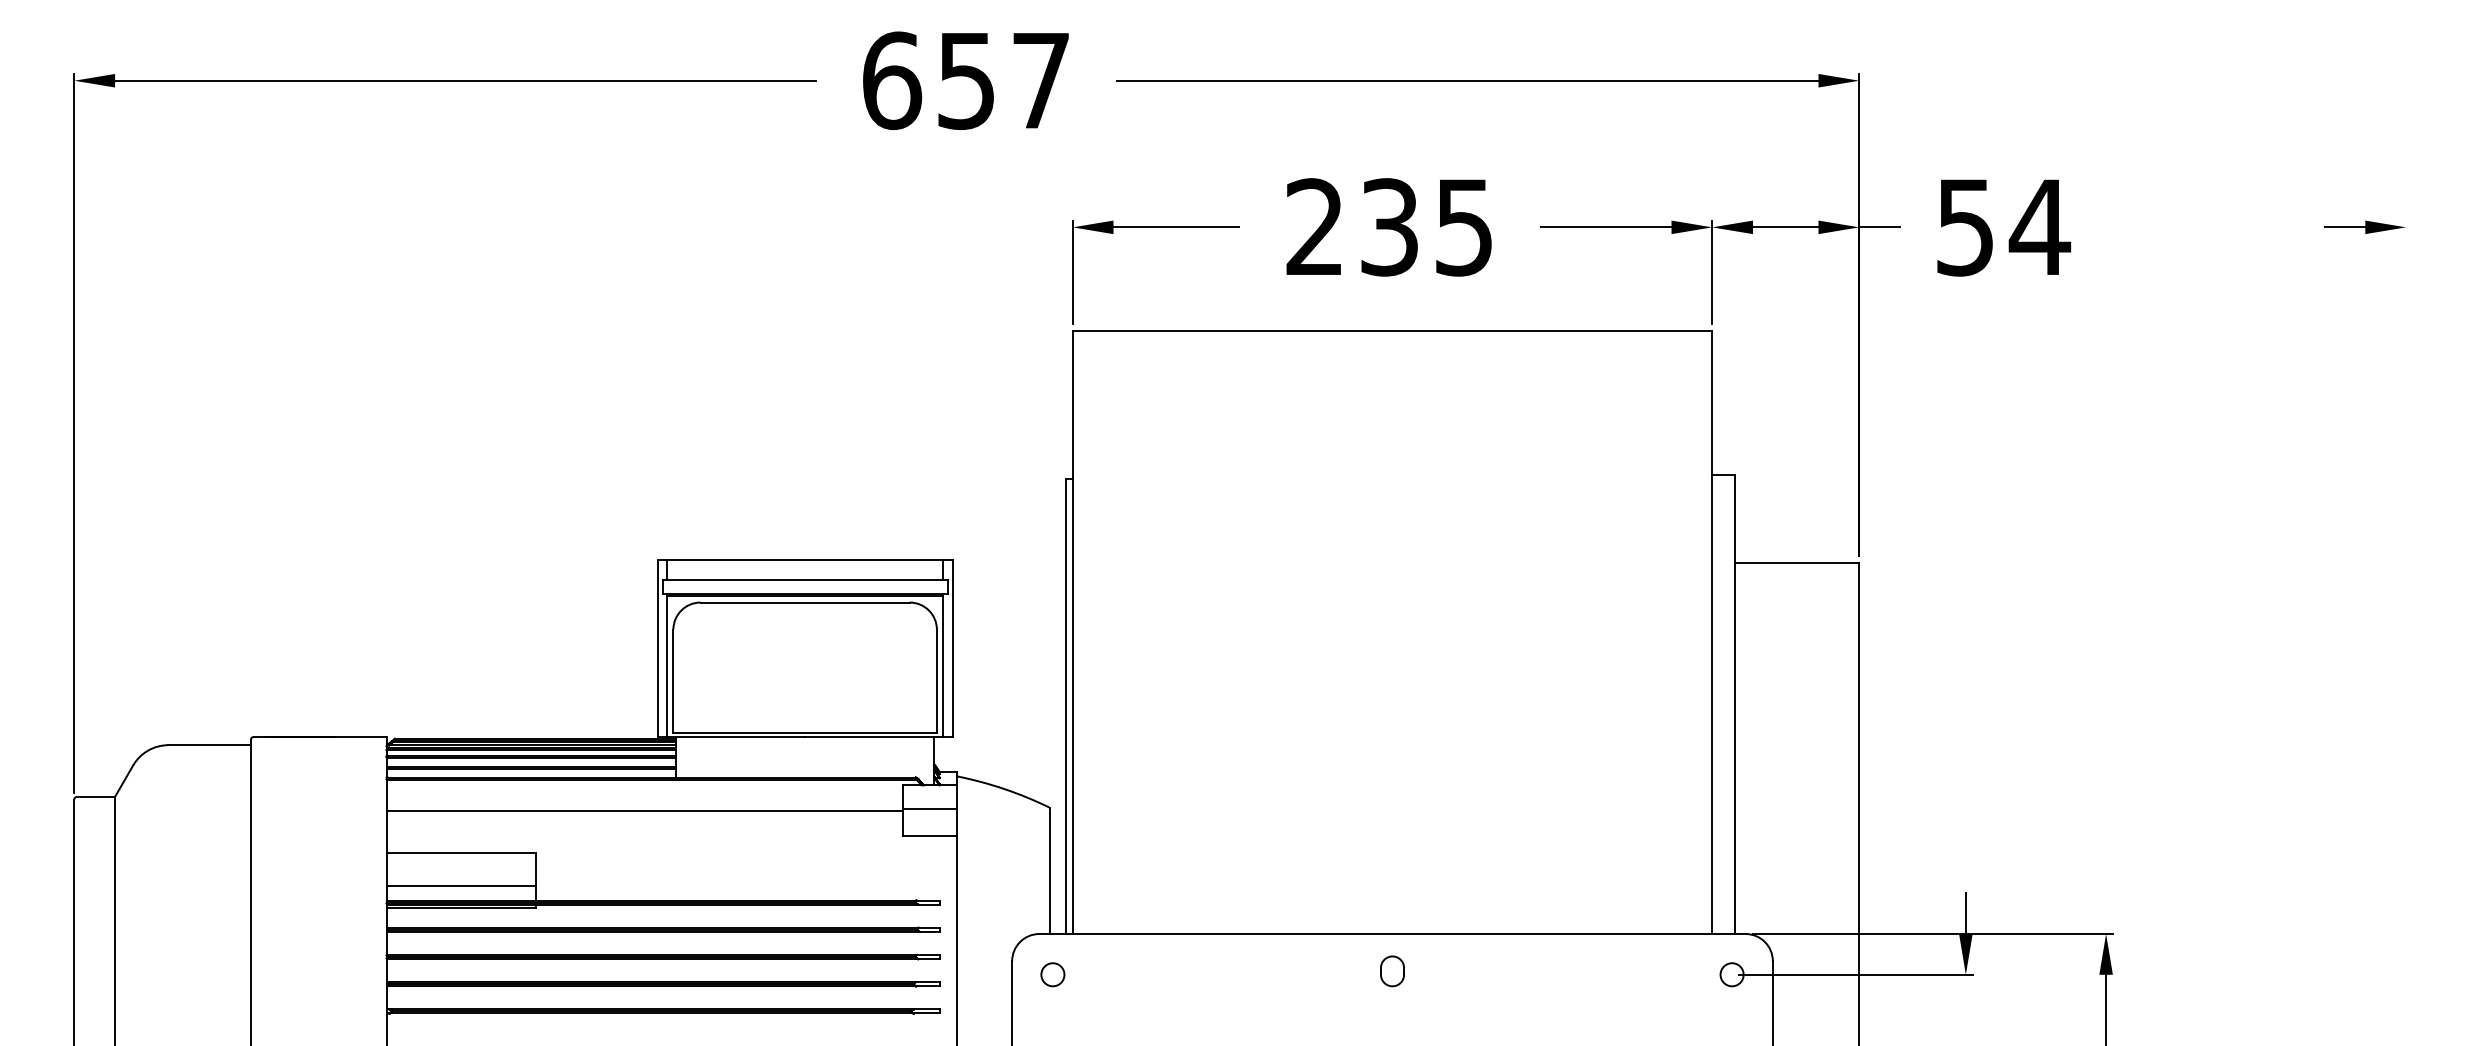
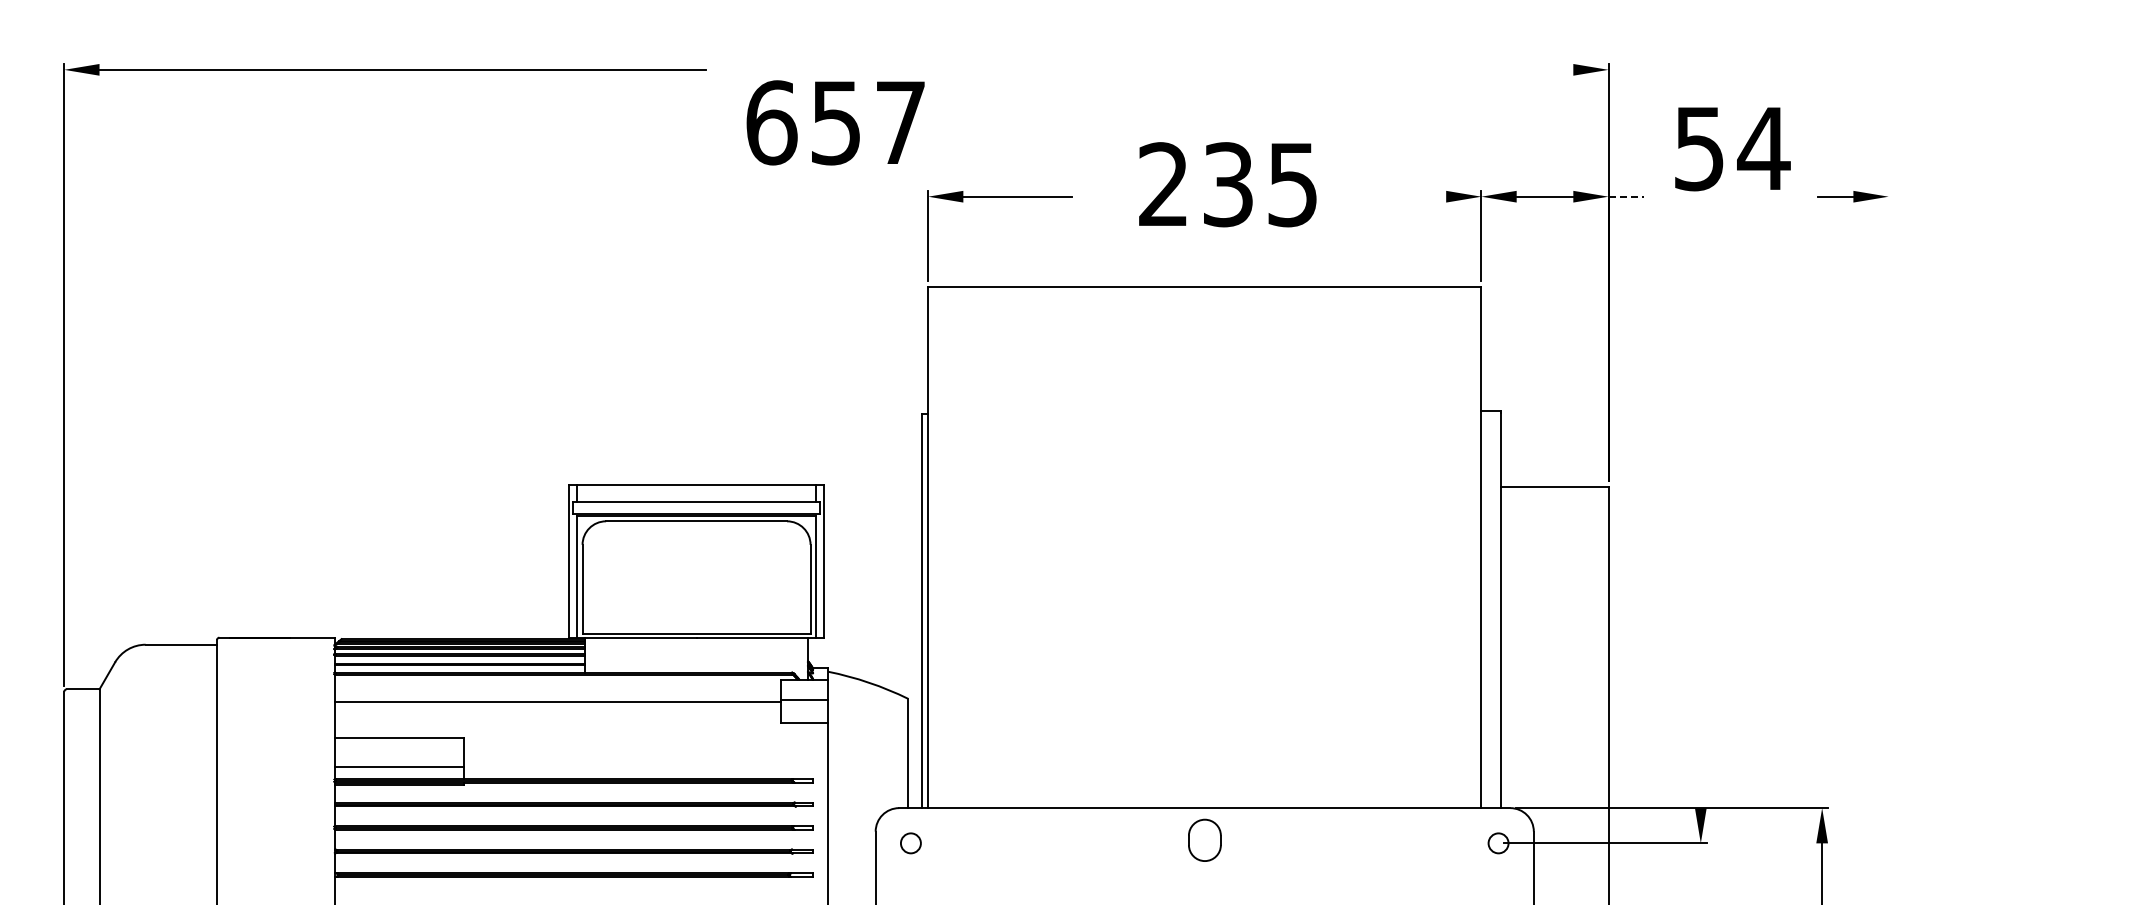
text: (965, 80) -> (835, 122), moved
line: (1467, 80) -> (1269, 69), removed
text: (1388, 227) -> (1227, 184), moved
line: (1606, 227) -> (1389, 196), removed
line: (1879, 227) -> (1626, 196), solid -> dashed
part: (2364, 227) -> (1852, 196), moved
text: (2003, 228) -> (1732, 149), moved
line: (1965, 913) -> (1700, 790), removed
part: (1392, 971) -> (1204, 840), size x1.6

